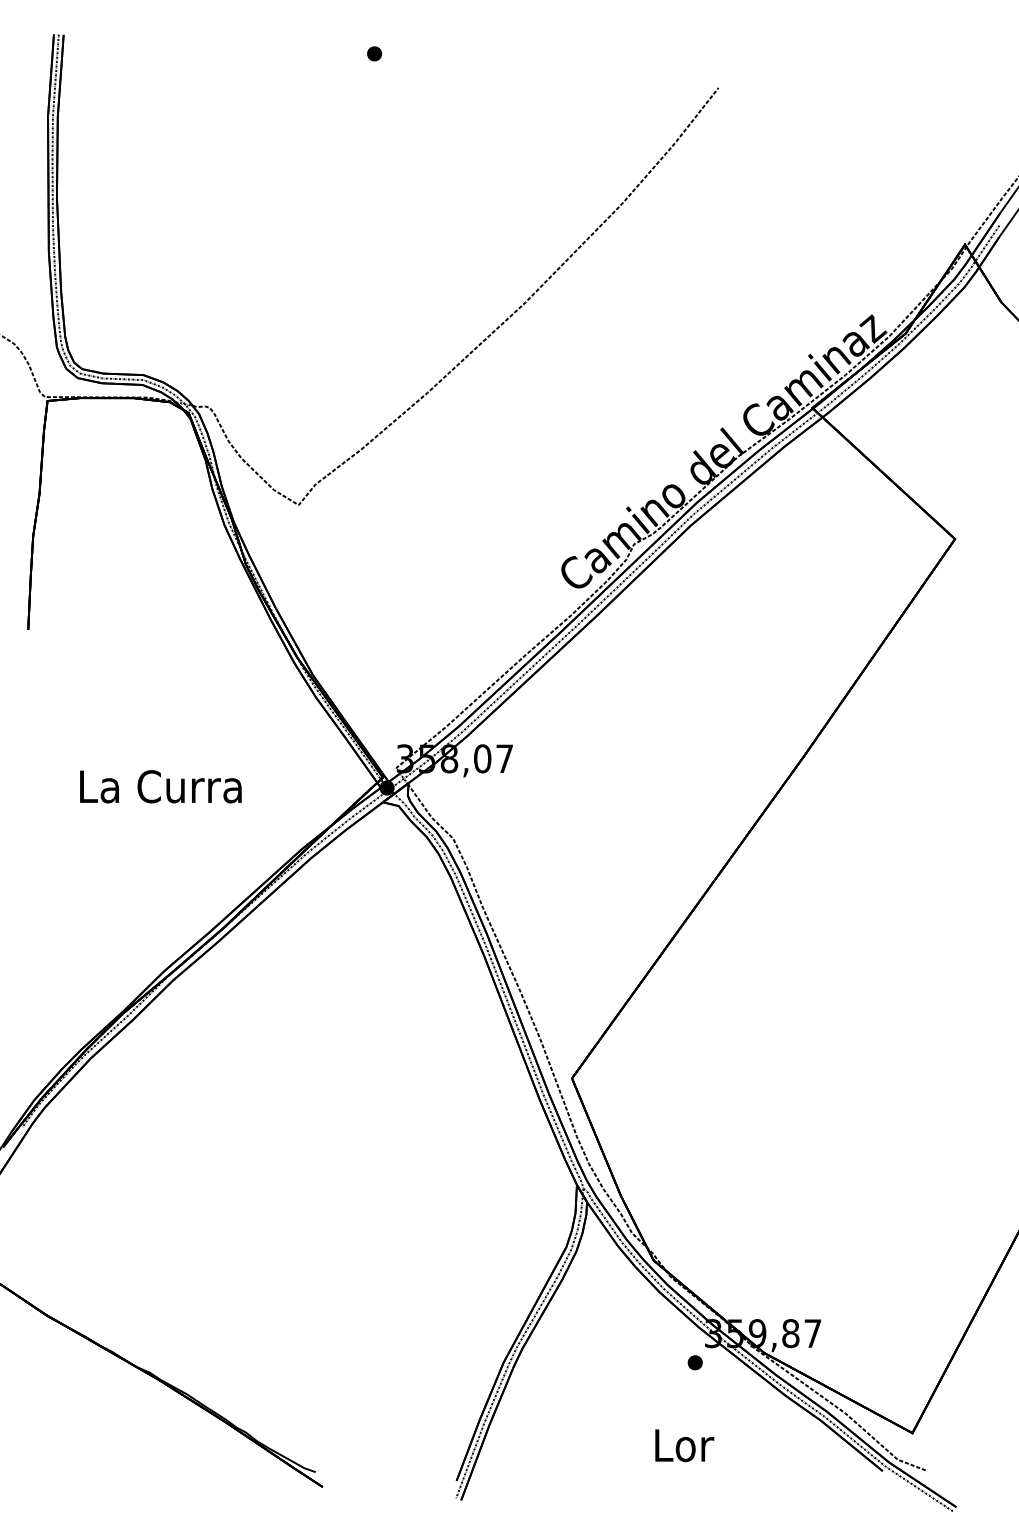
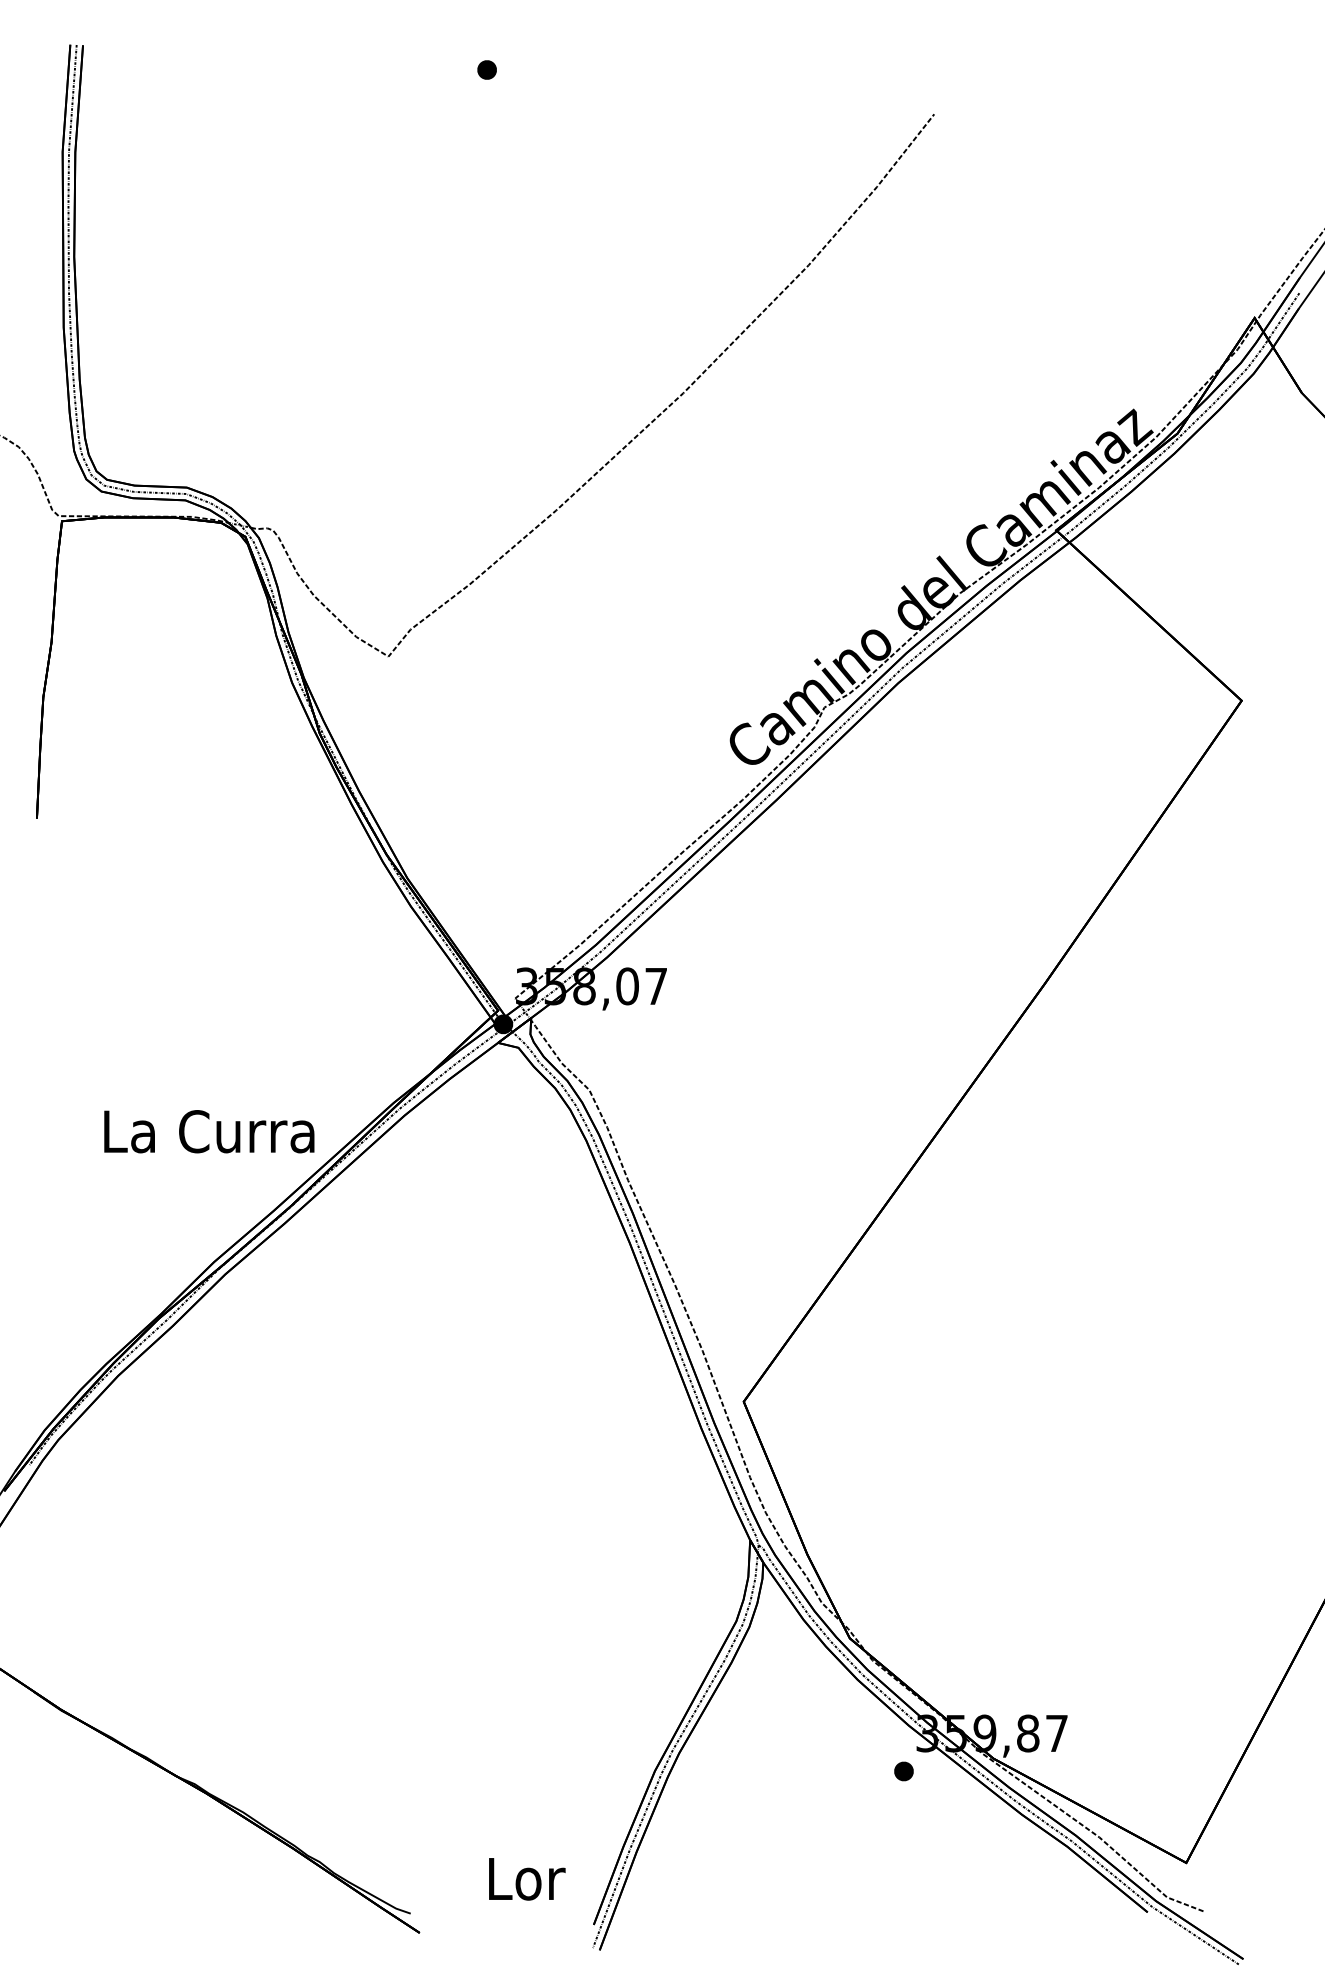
text: (161, 786) -> (209, 1131), moved
text: (684, 1445) -> (527, 1879), moved

